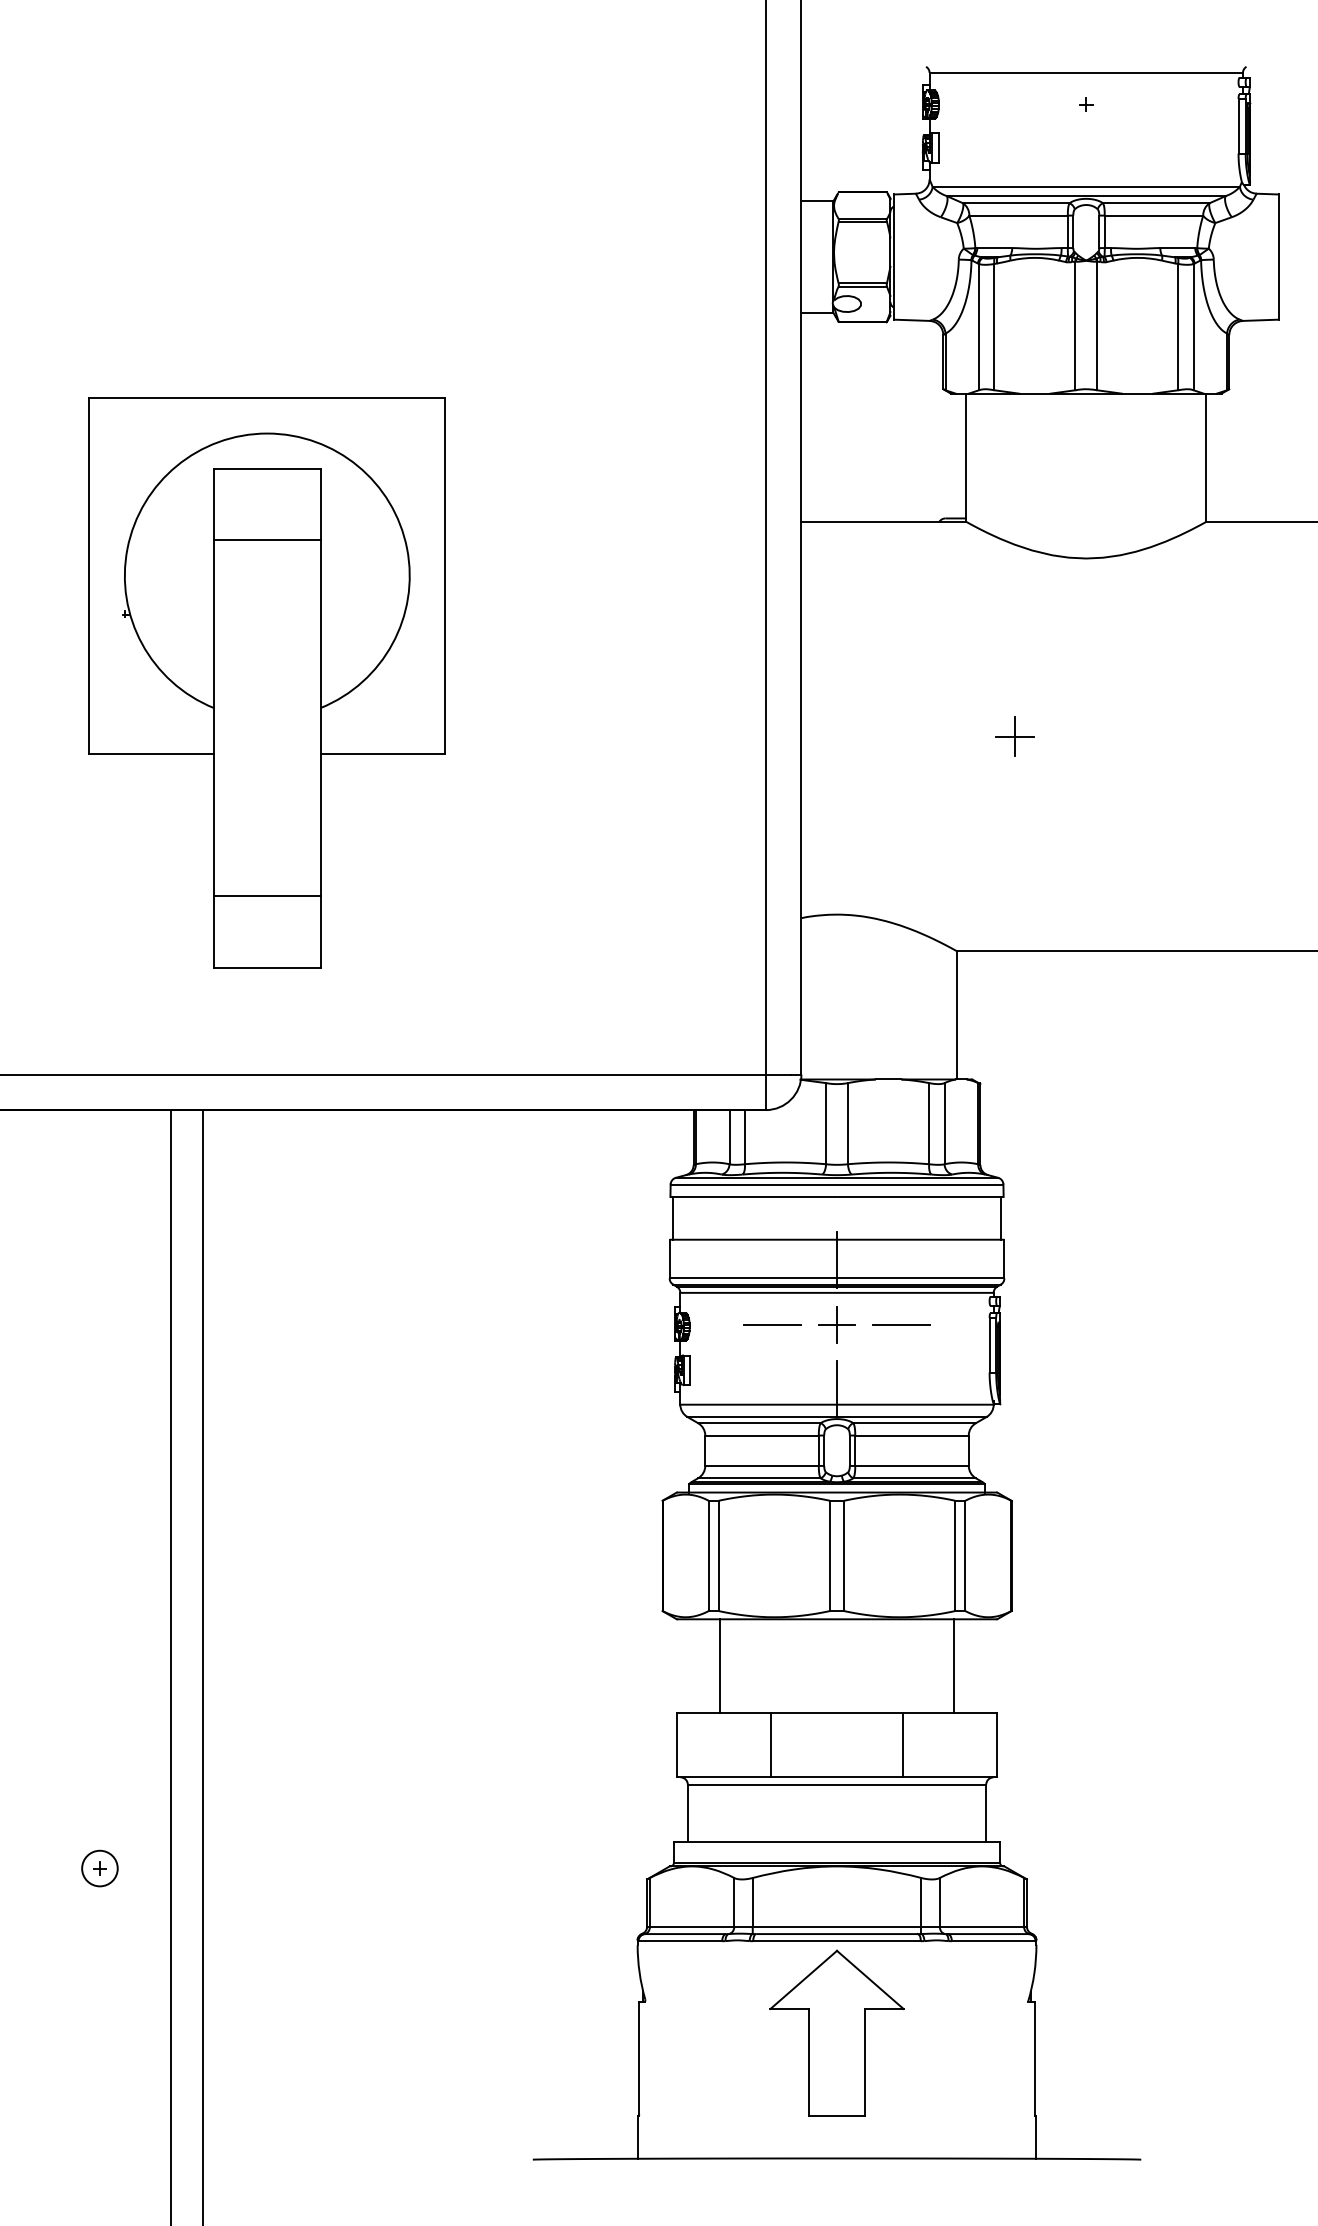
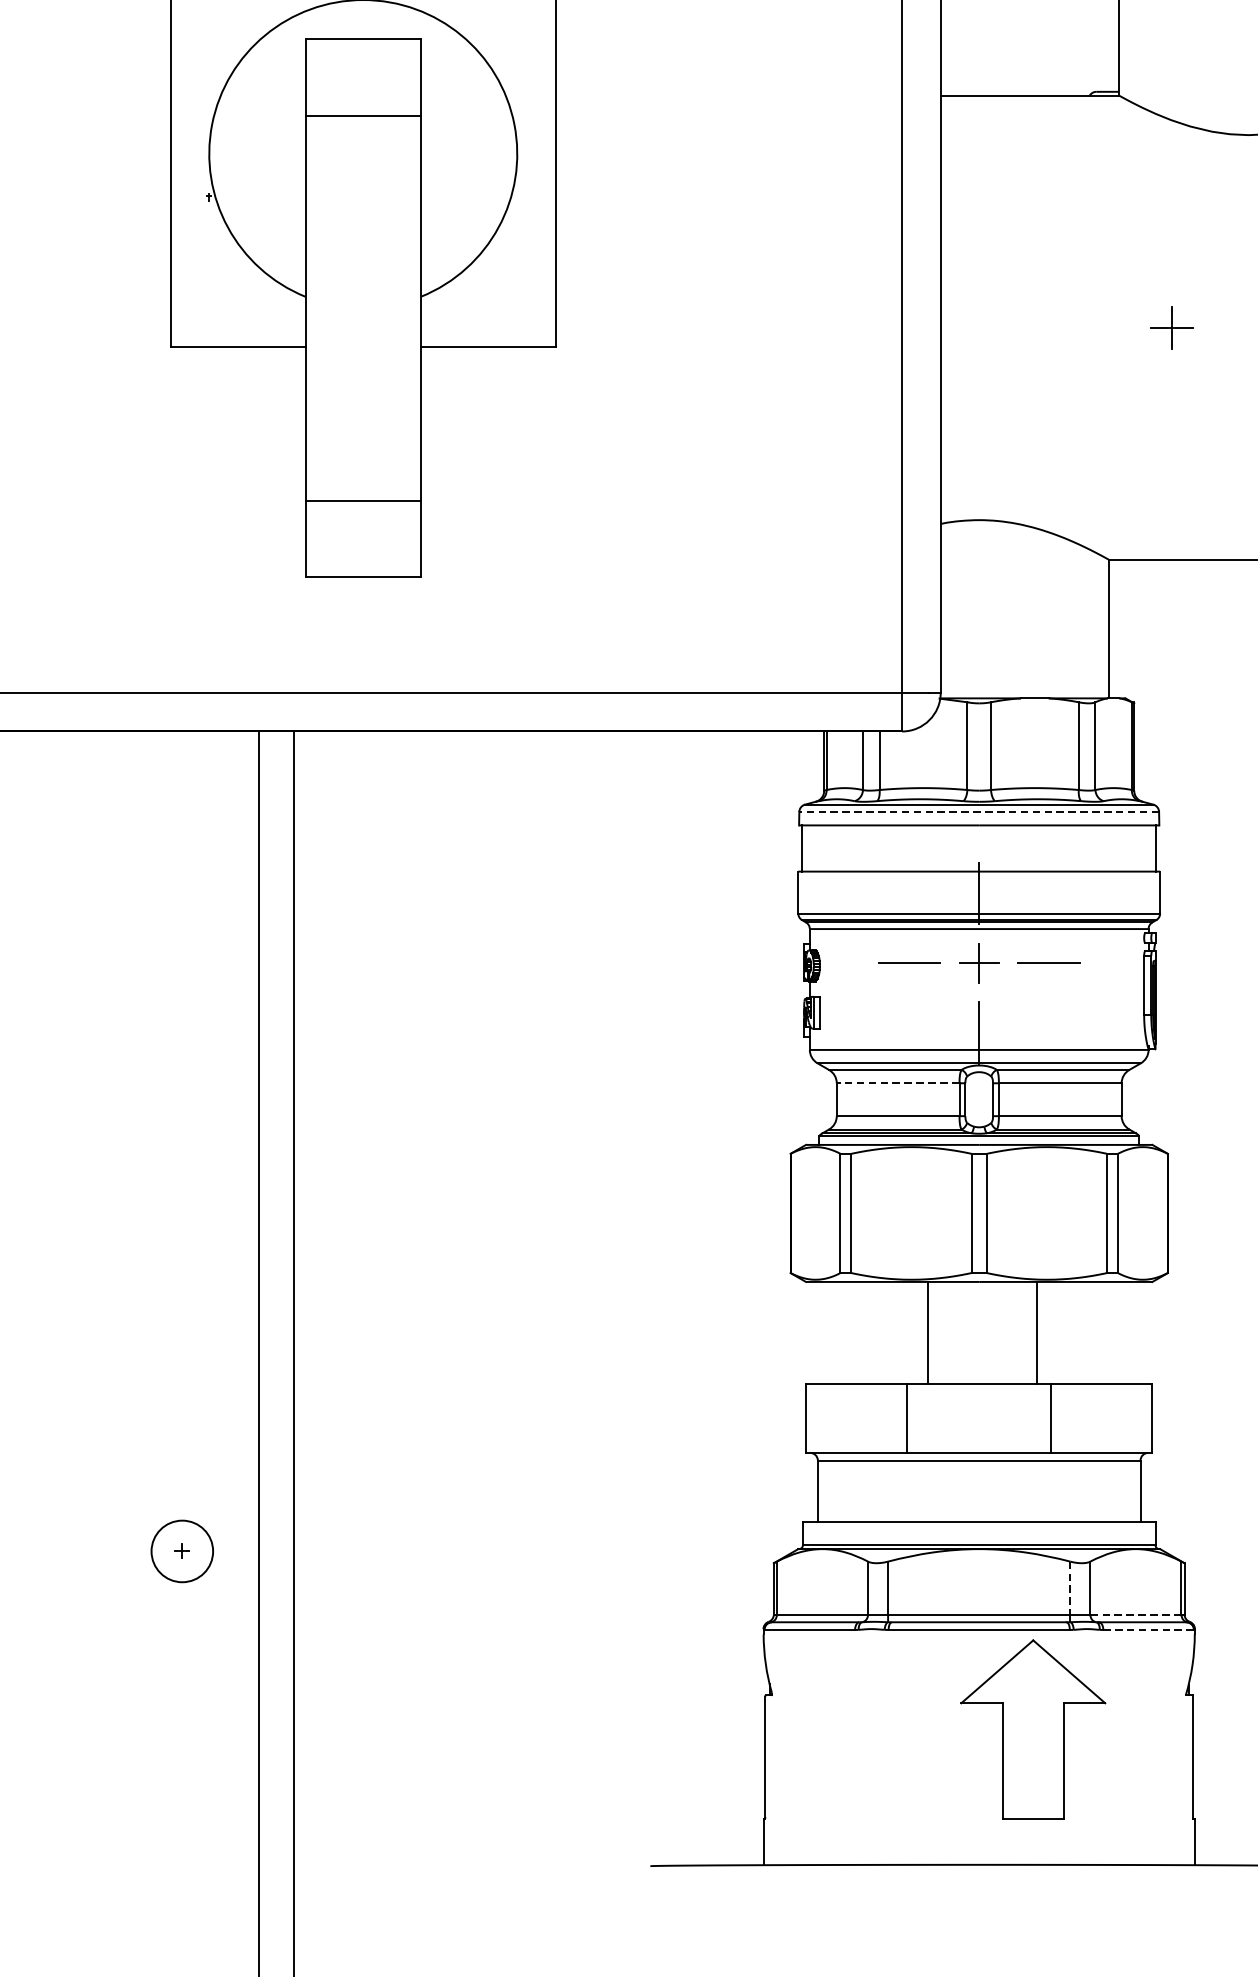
line: (836, 1184) -> (978, 811), solid -> dashed
line: (762, 1435) -> (898, 1083), solid -> dashed
line: (719, 1666) -> (927, 1332), moved
line: (954, 1666) -> (1037, 1332), moved
circle: (99, 1868) -> (181, 1551), size x1.6
line: (921, 1902) -> (1070, 1588), solid -> dashed
line: (981, 1926) -> (1135, 1614), solid -> dashed
line: (993, 1941) -> (1148, 1630), solid -> dashed
part: (836, 2032) -> (1032, 1728), moved

